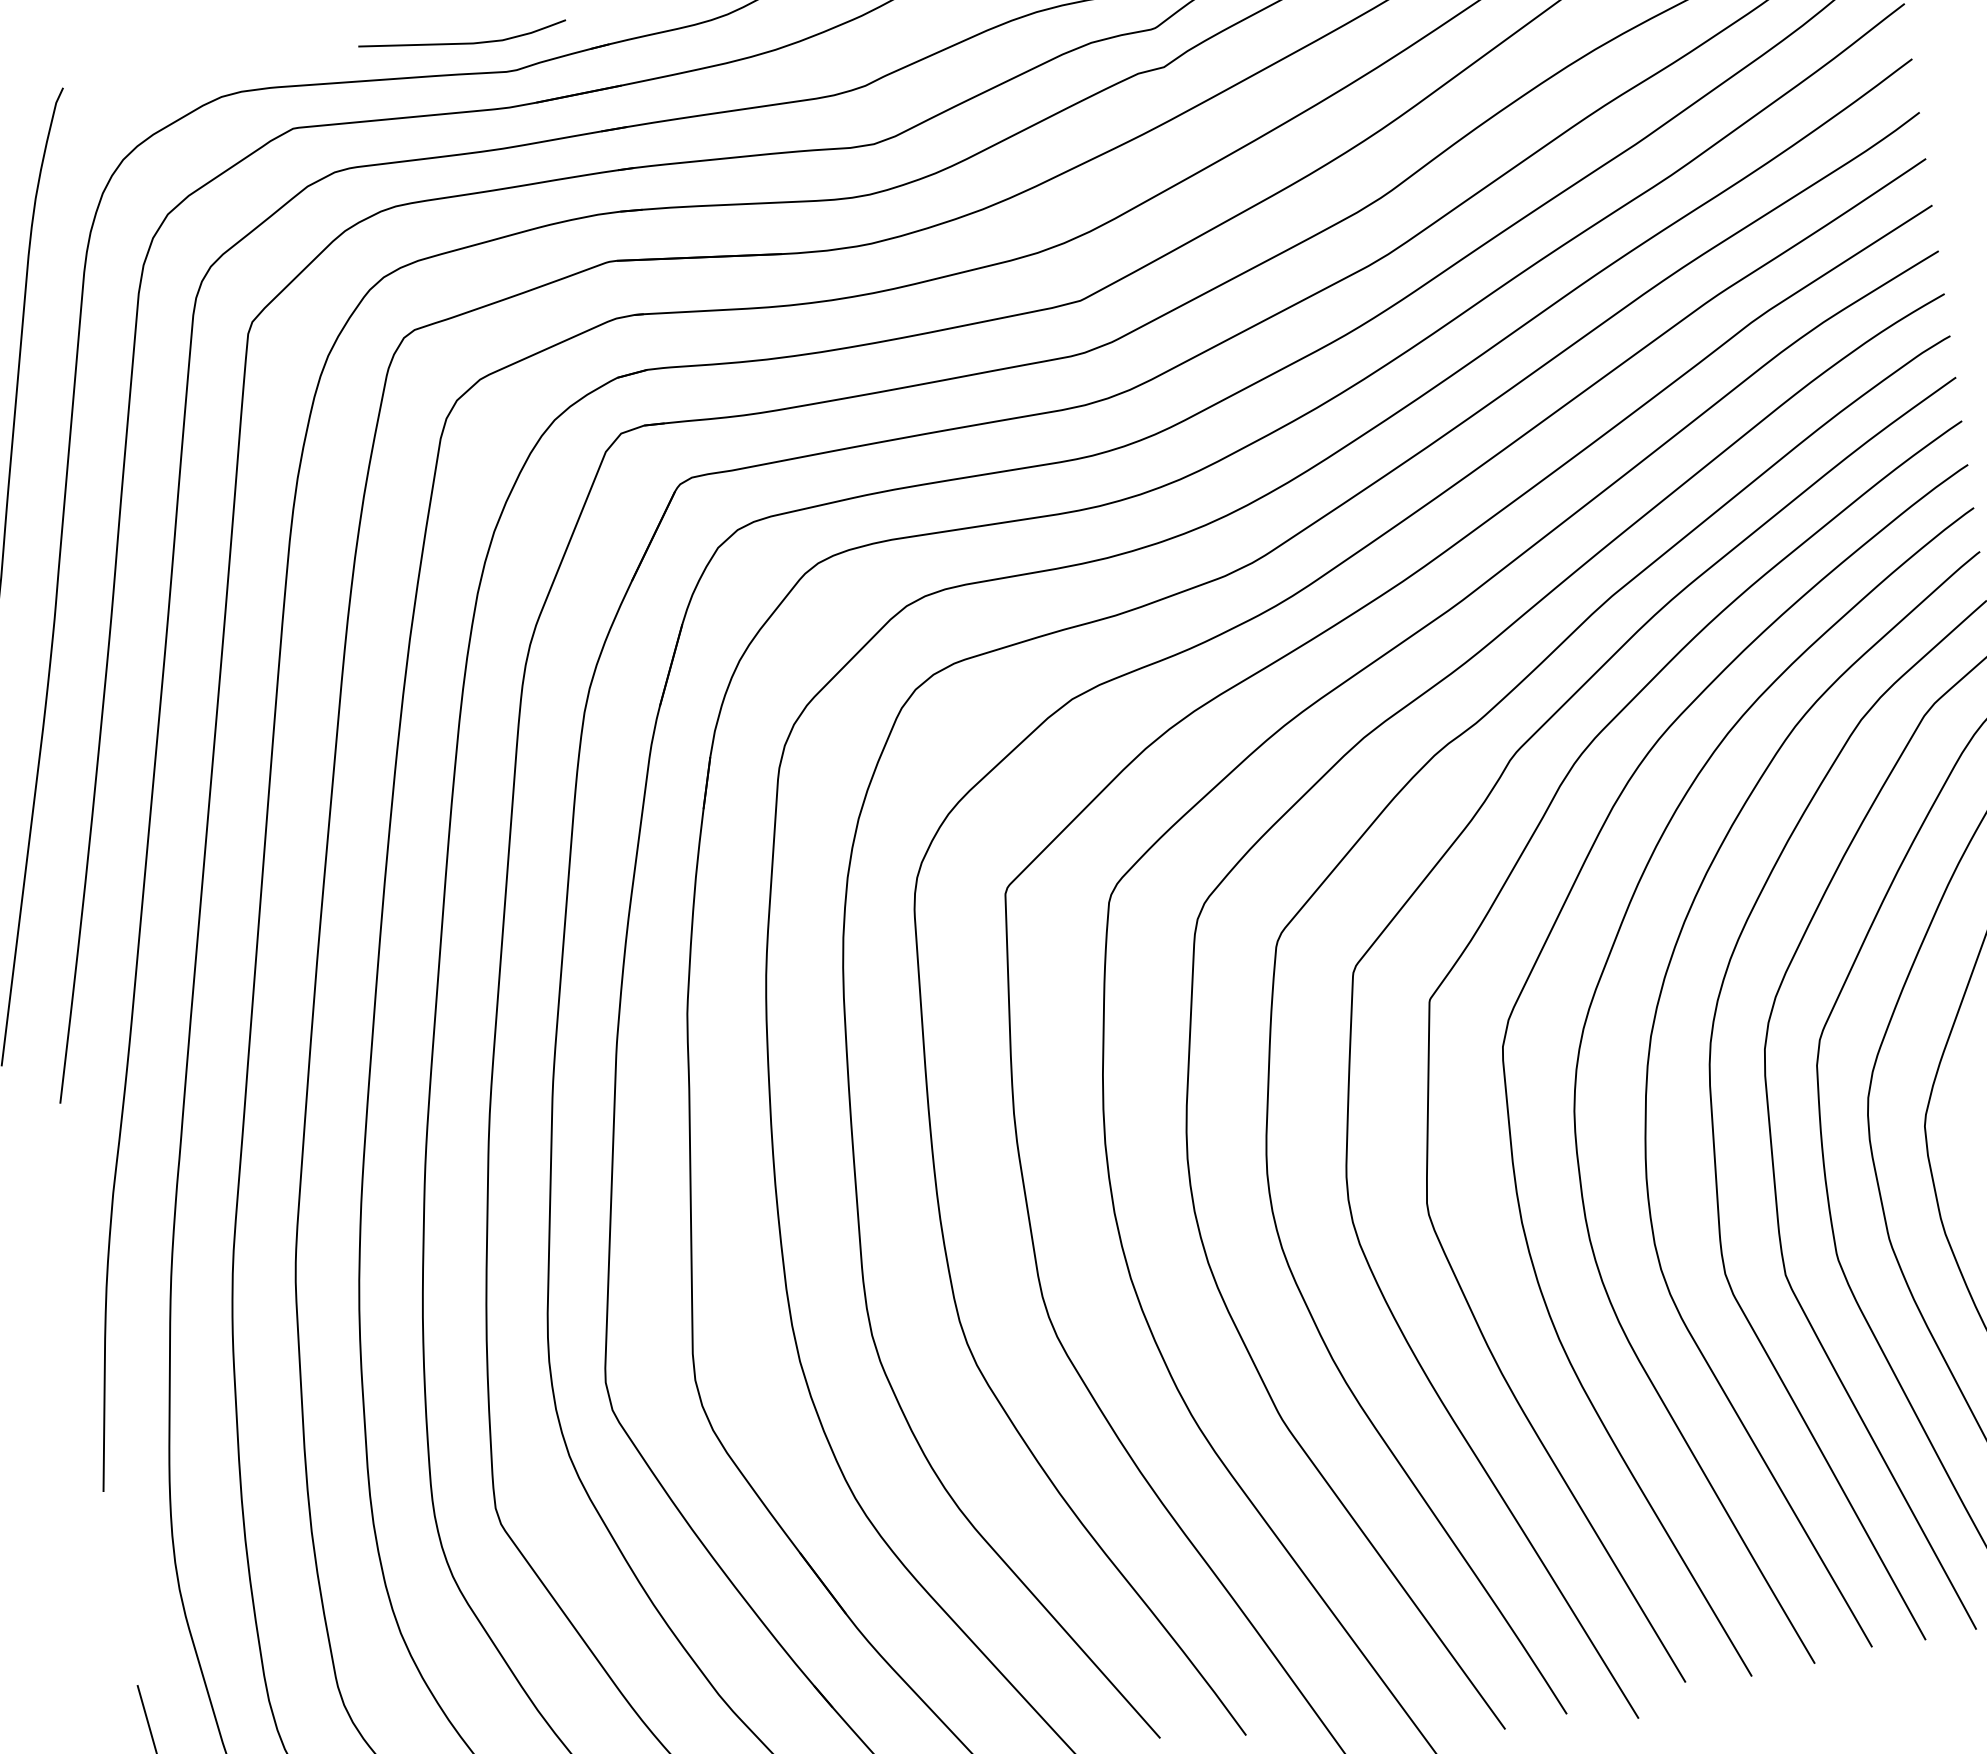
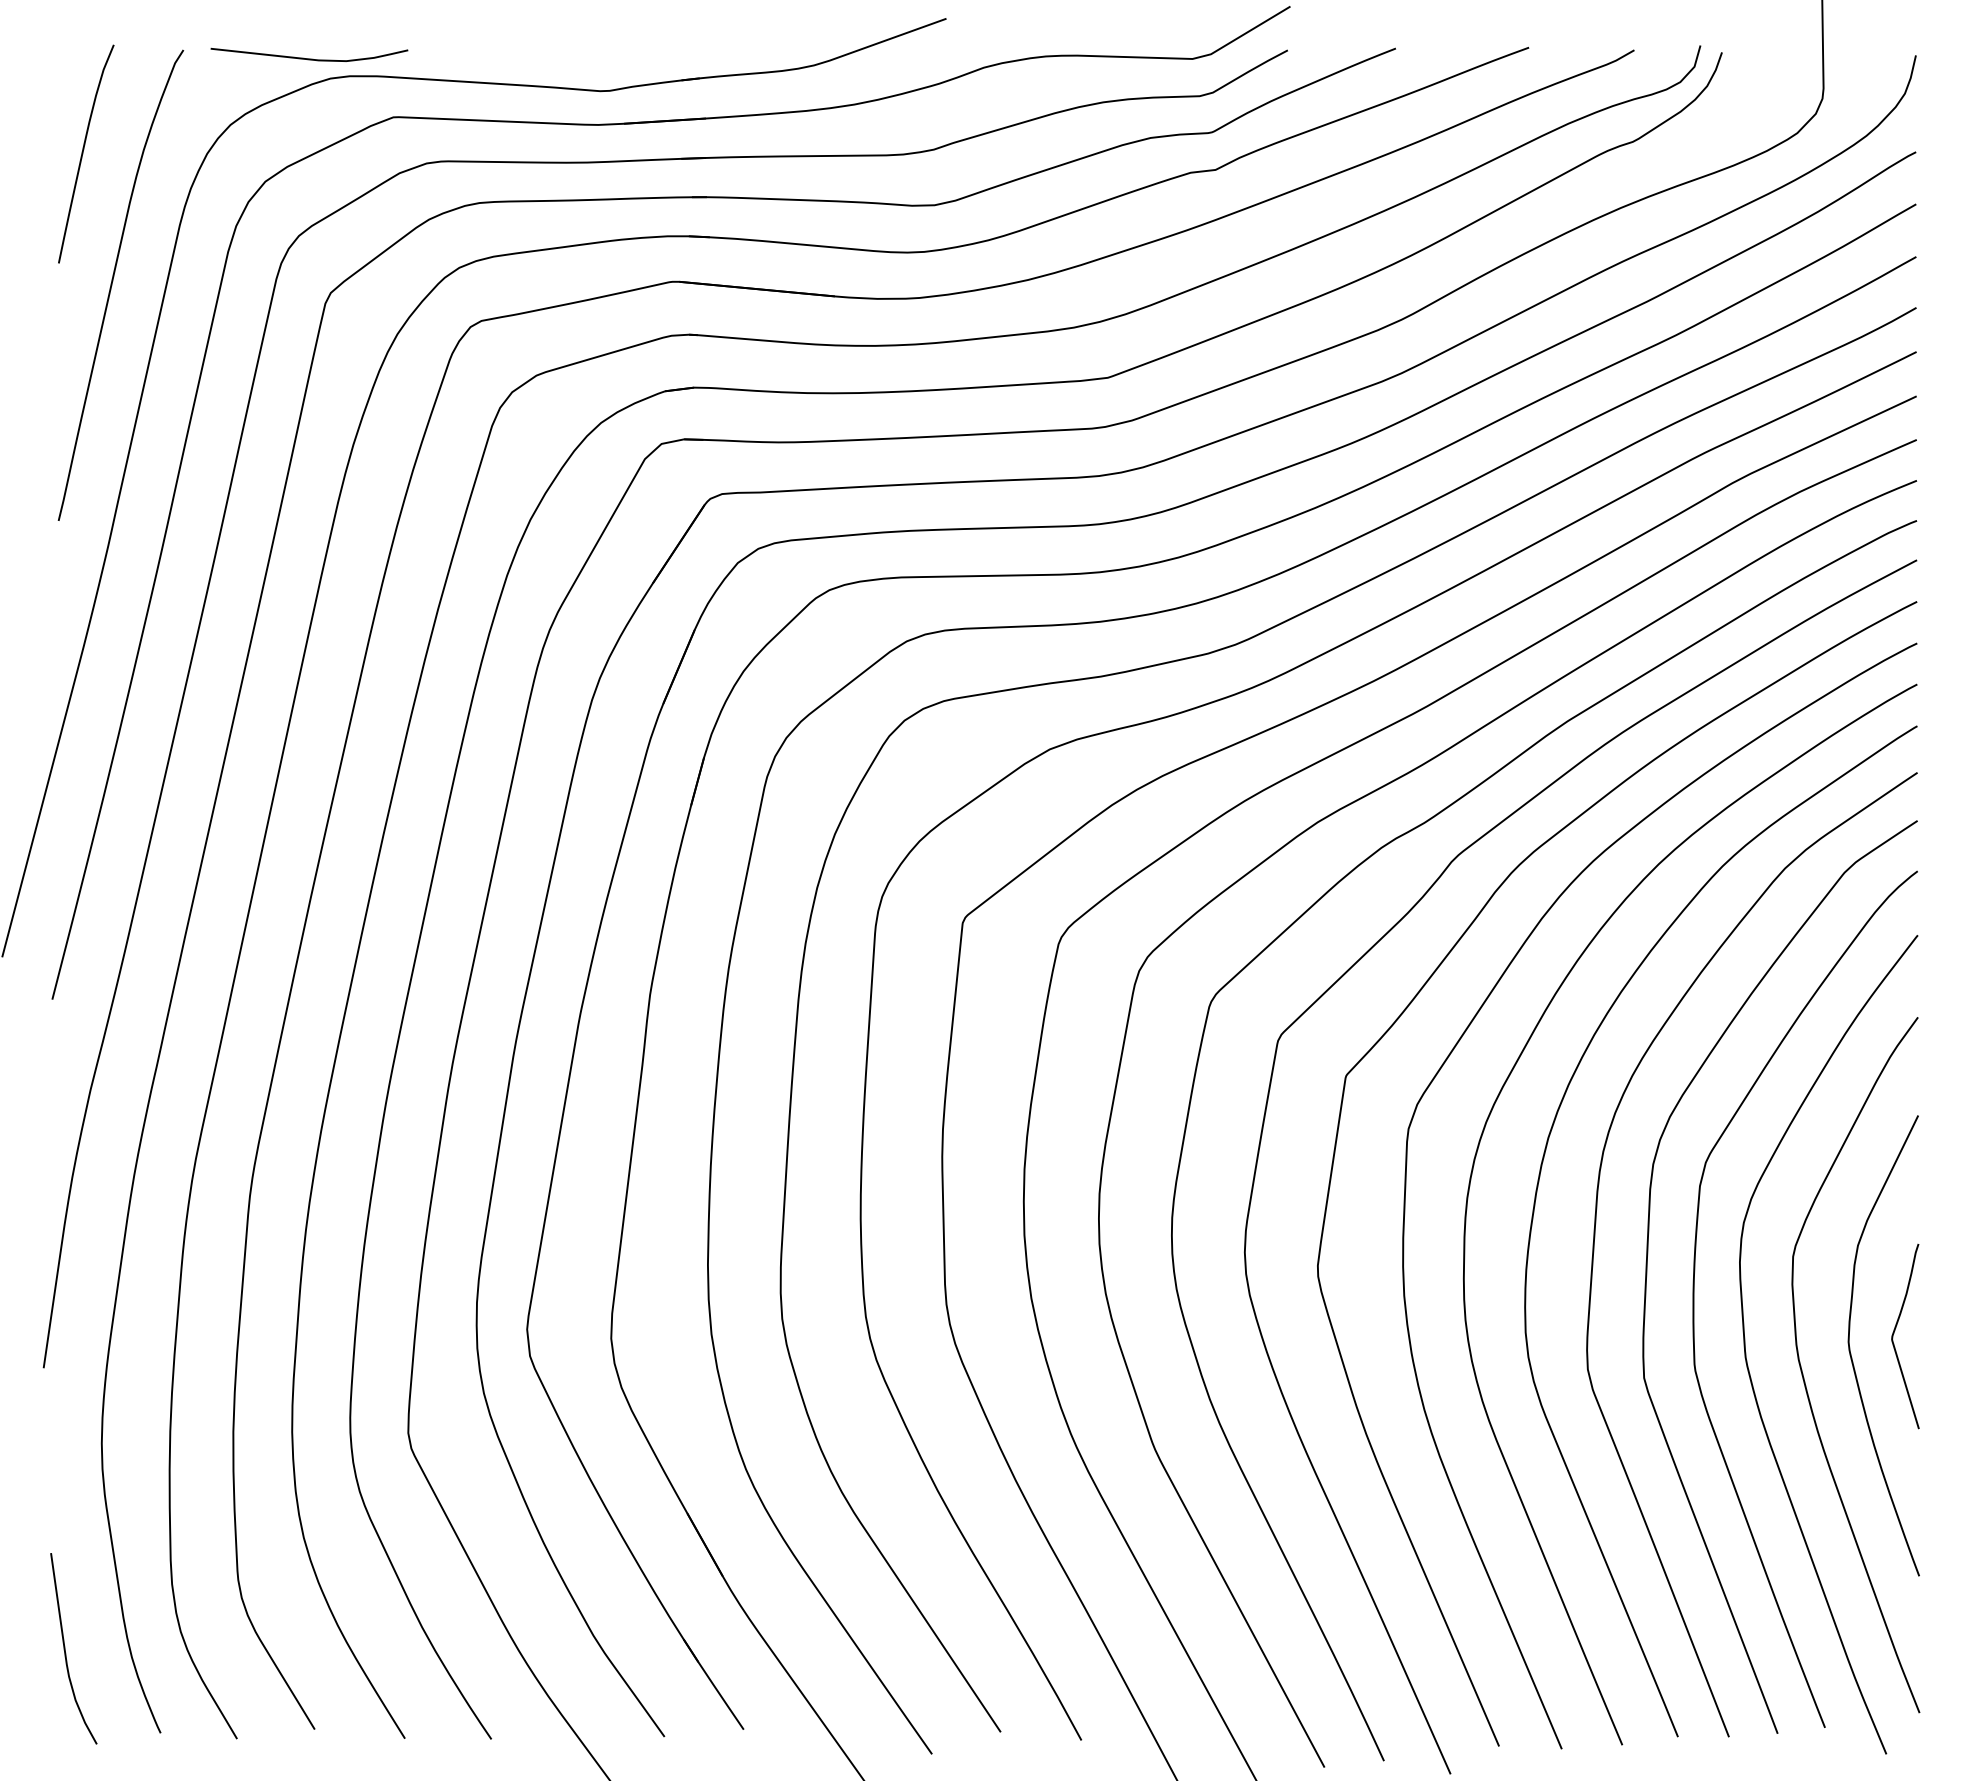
curve: (463, 42) -> (309, 58), moved

